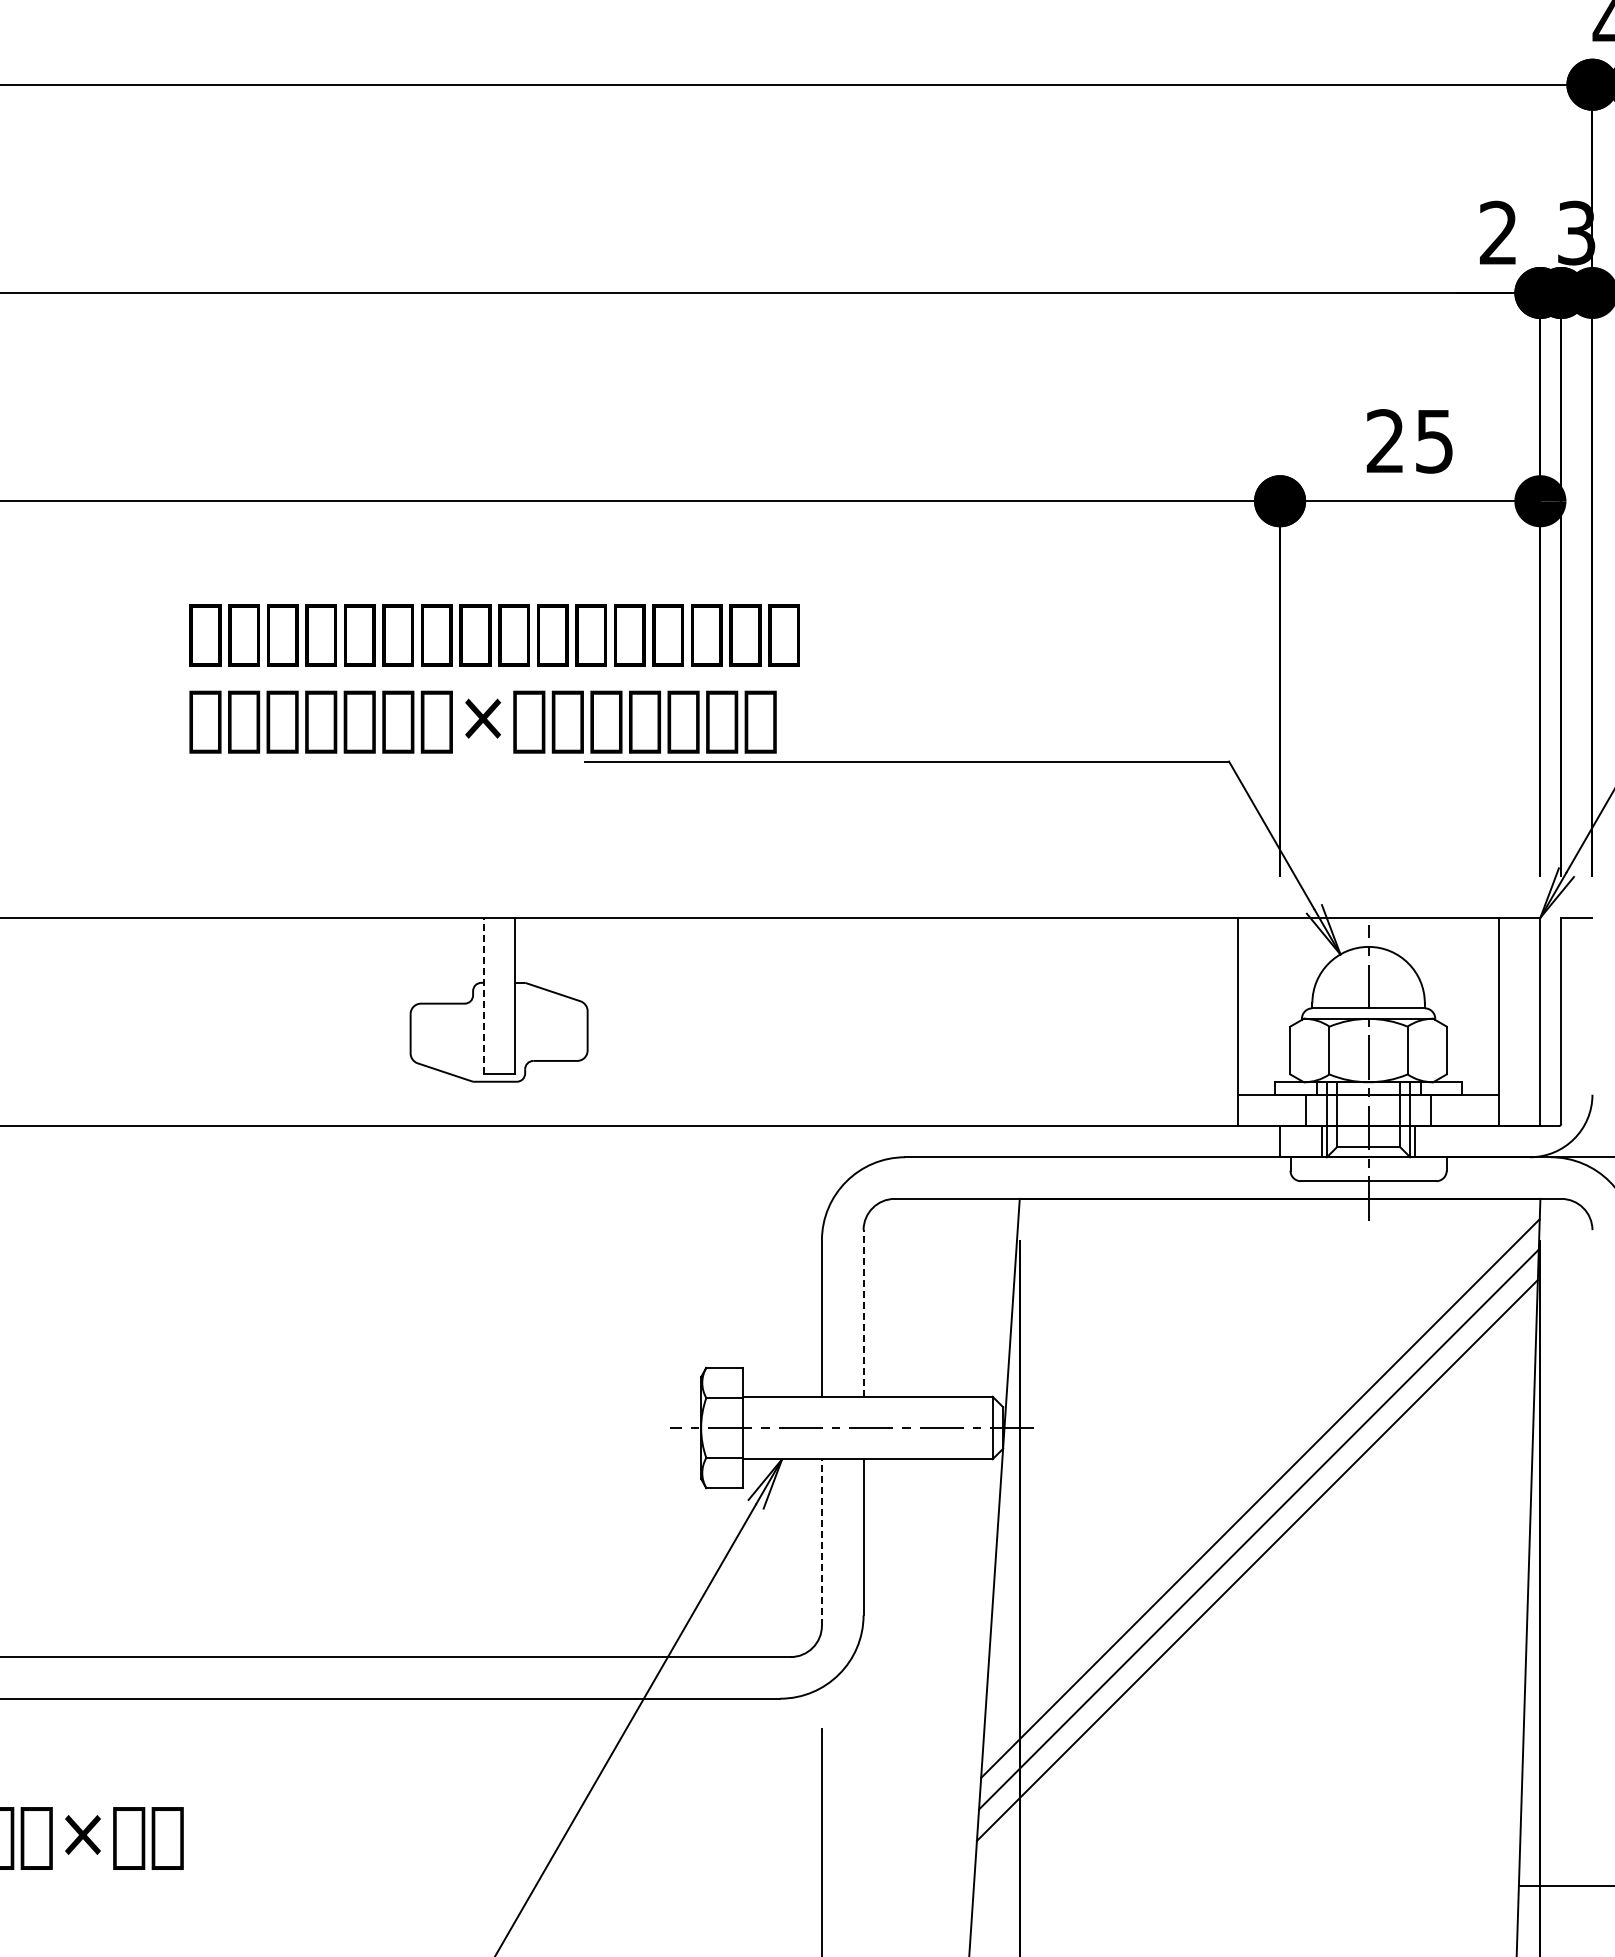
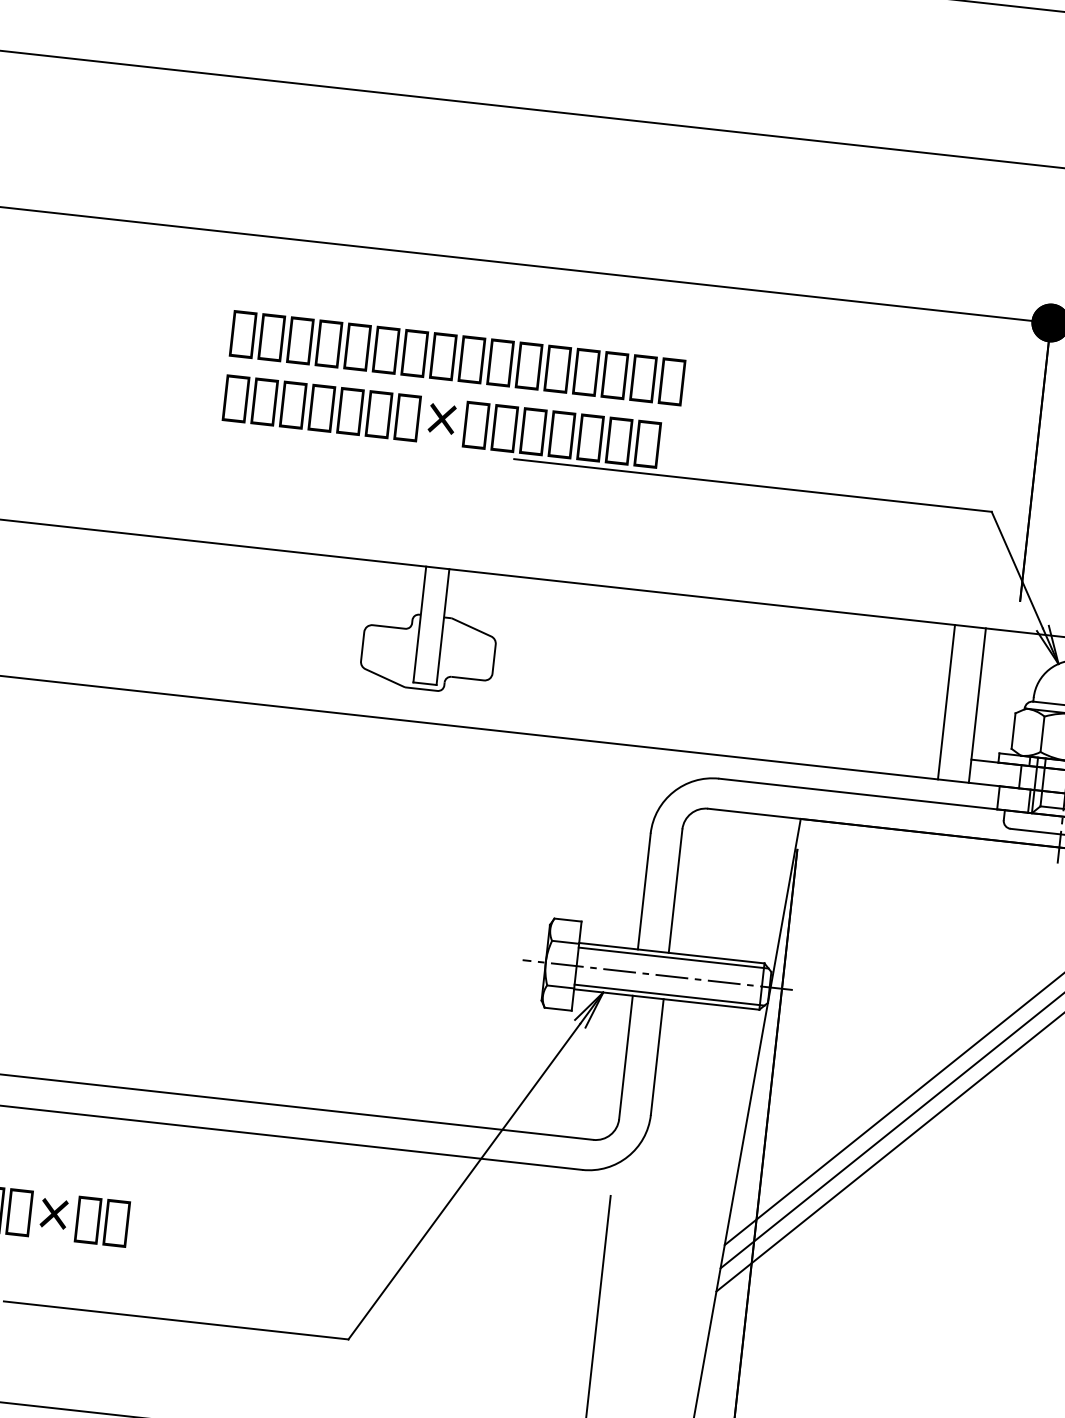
line: (483, 995) -> (419, 624), dashed -> solid
line: (1196, 1021) -> (946, 701), added
line: (863, 1312) -> (675, 890), dashed -> solid
line: (870, 1402) -> (673, 957), added
line: (870, 1452) -> (669, 994), added
line: (821, 1542) -> (625, 1057), dashed -> solid

